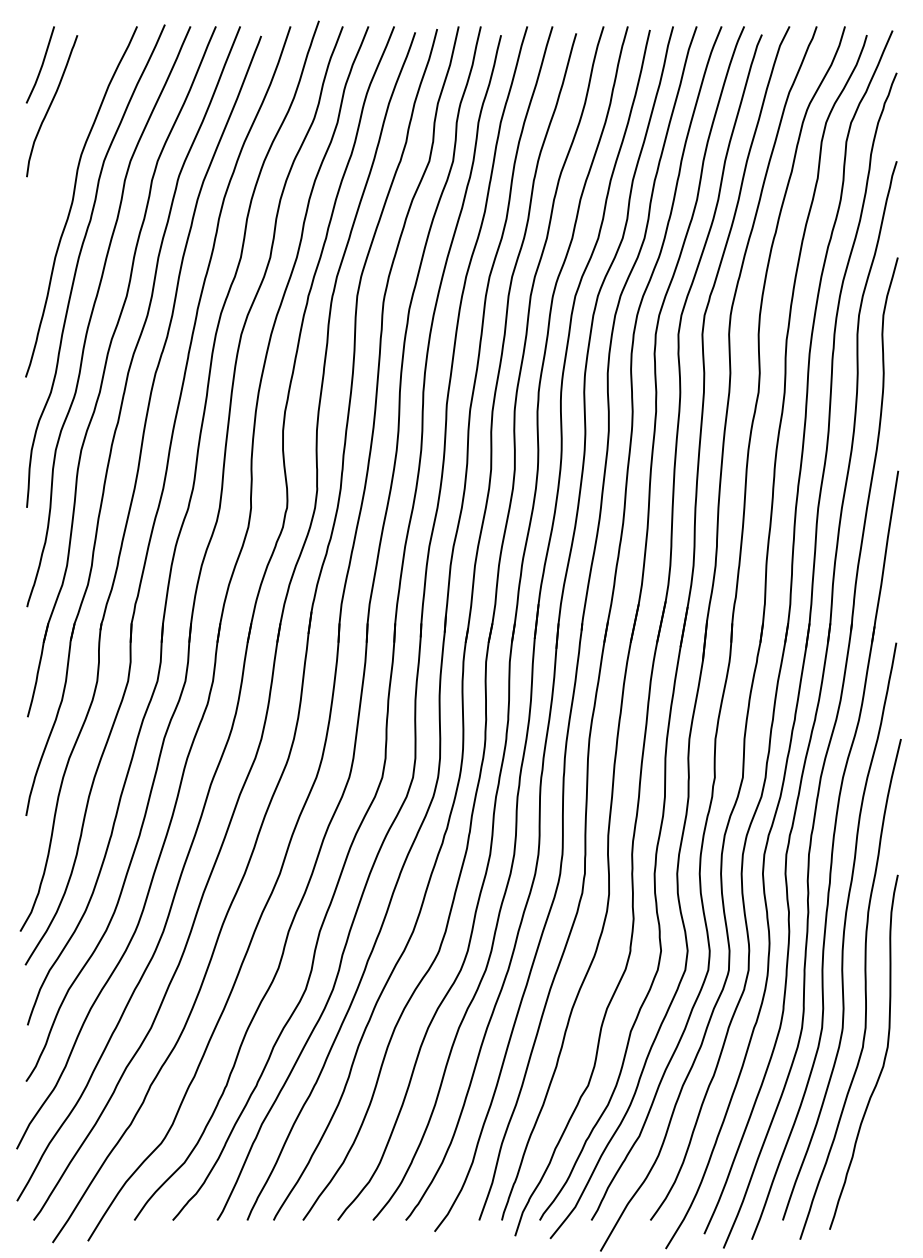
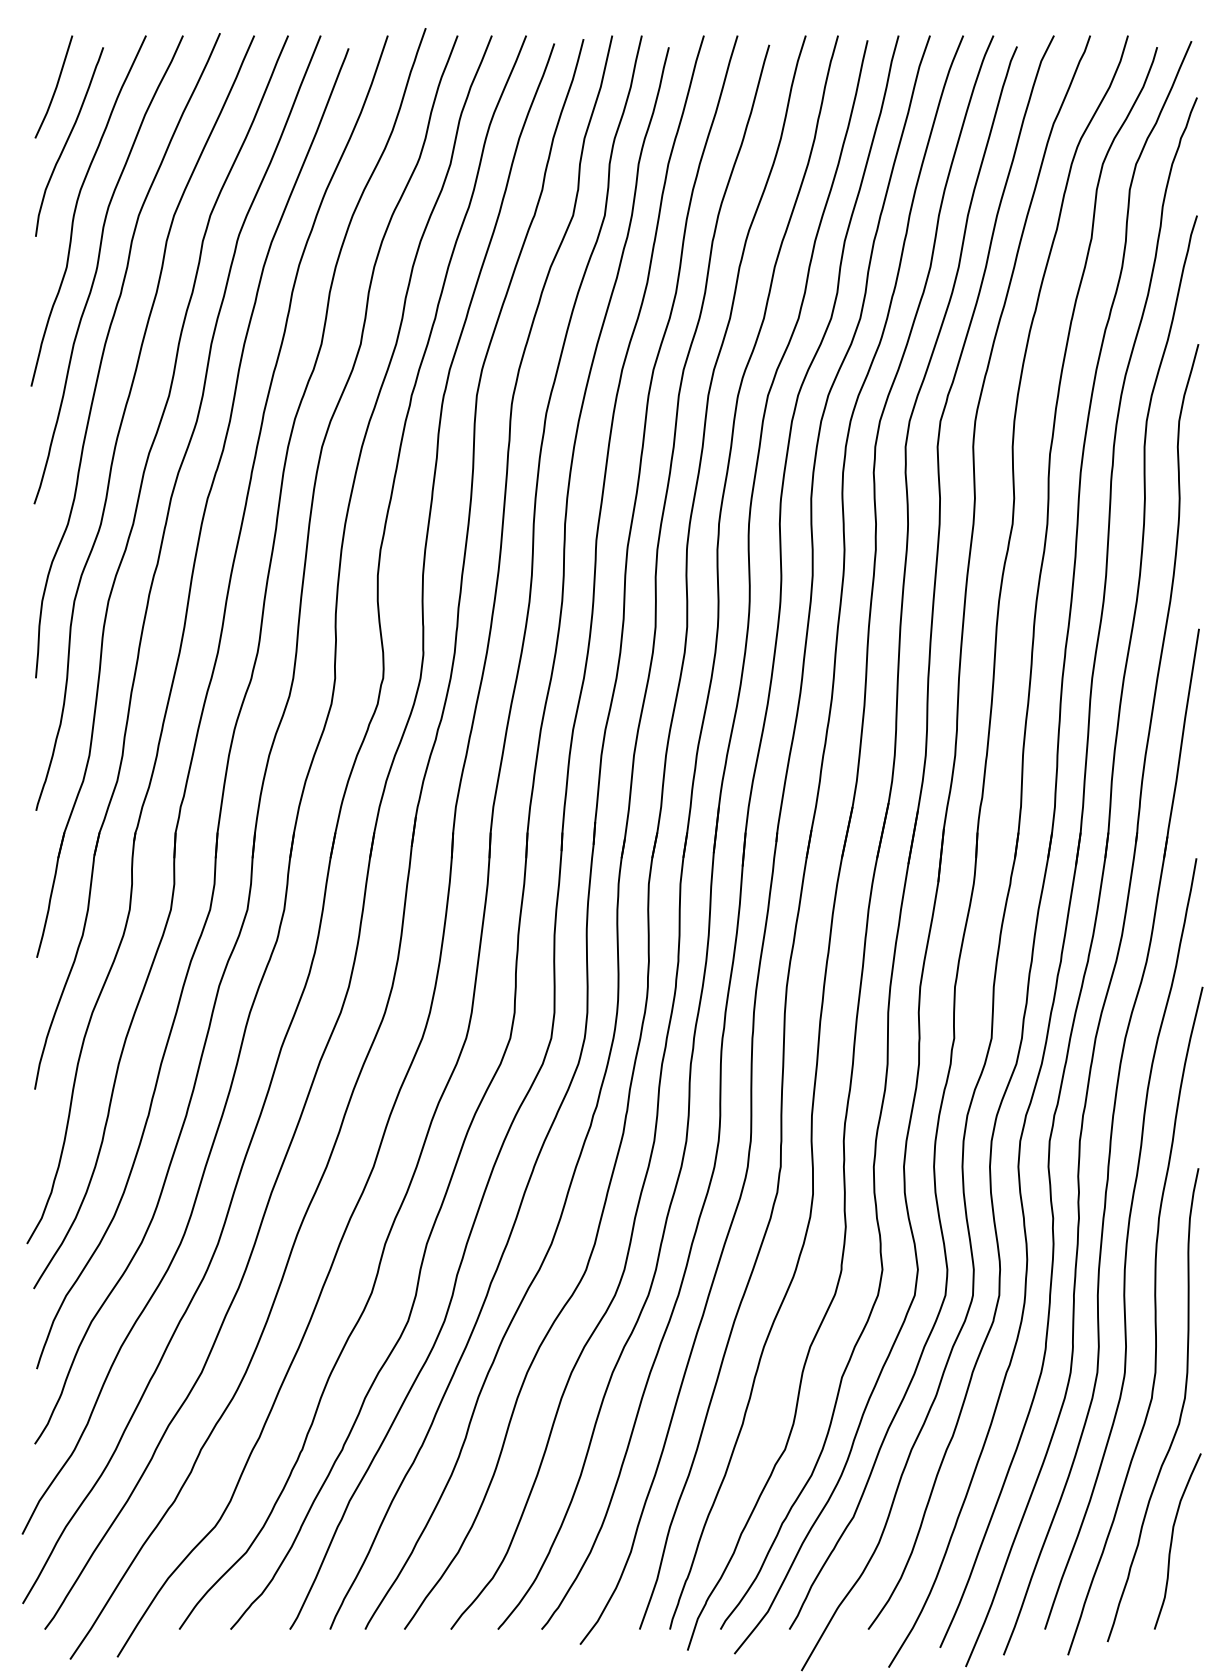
curve: (57, 156) -> (76, 209), added
curve: (878, 1154) -> (1172, 1541), added

